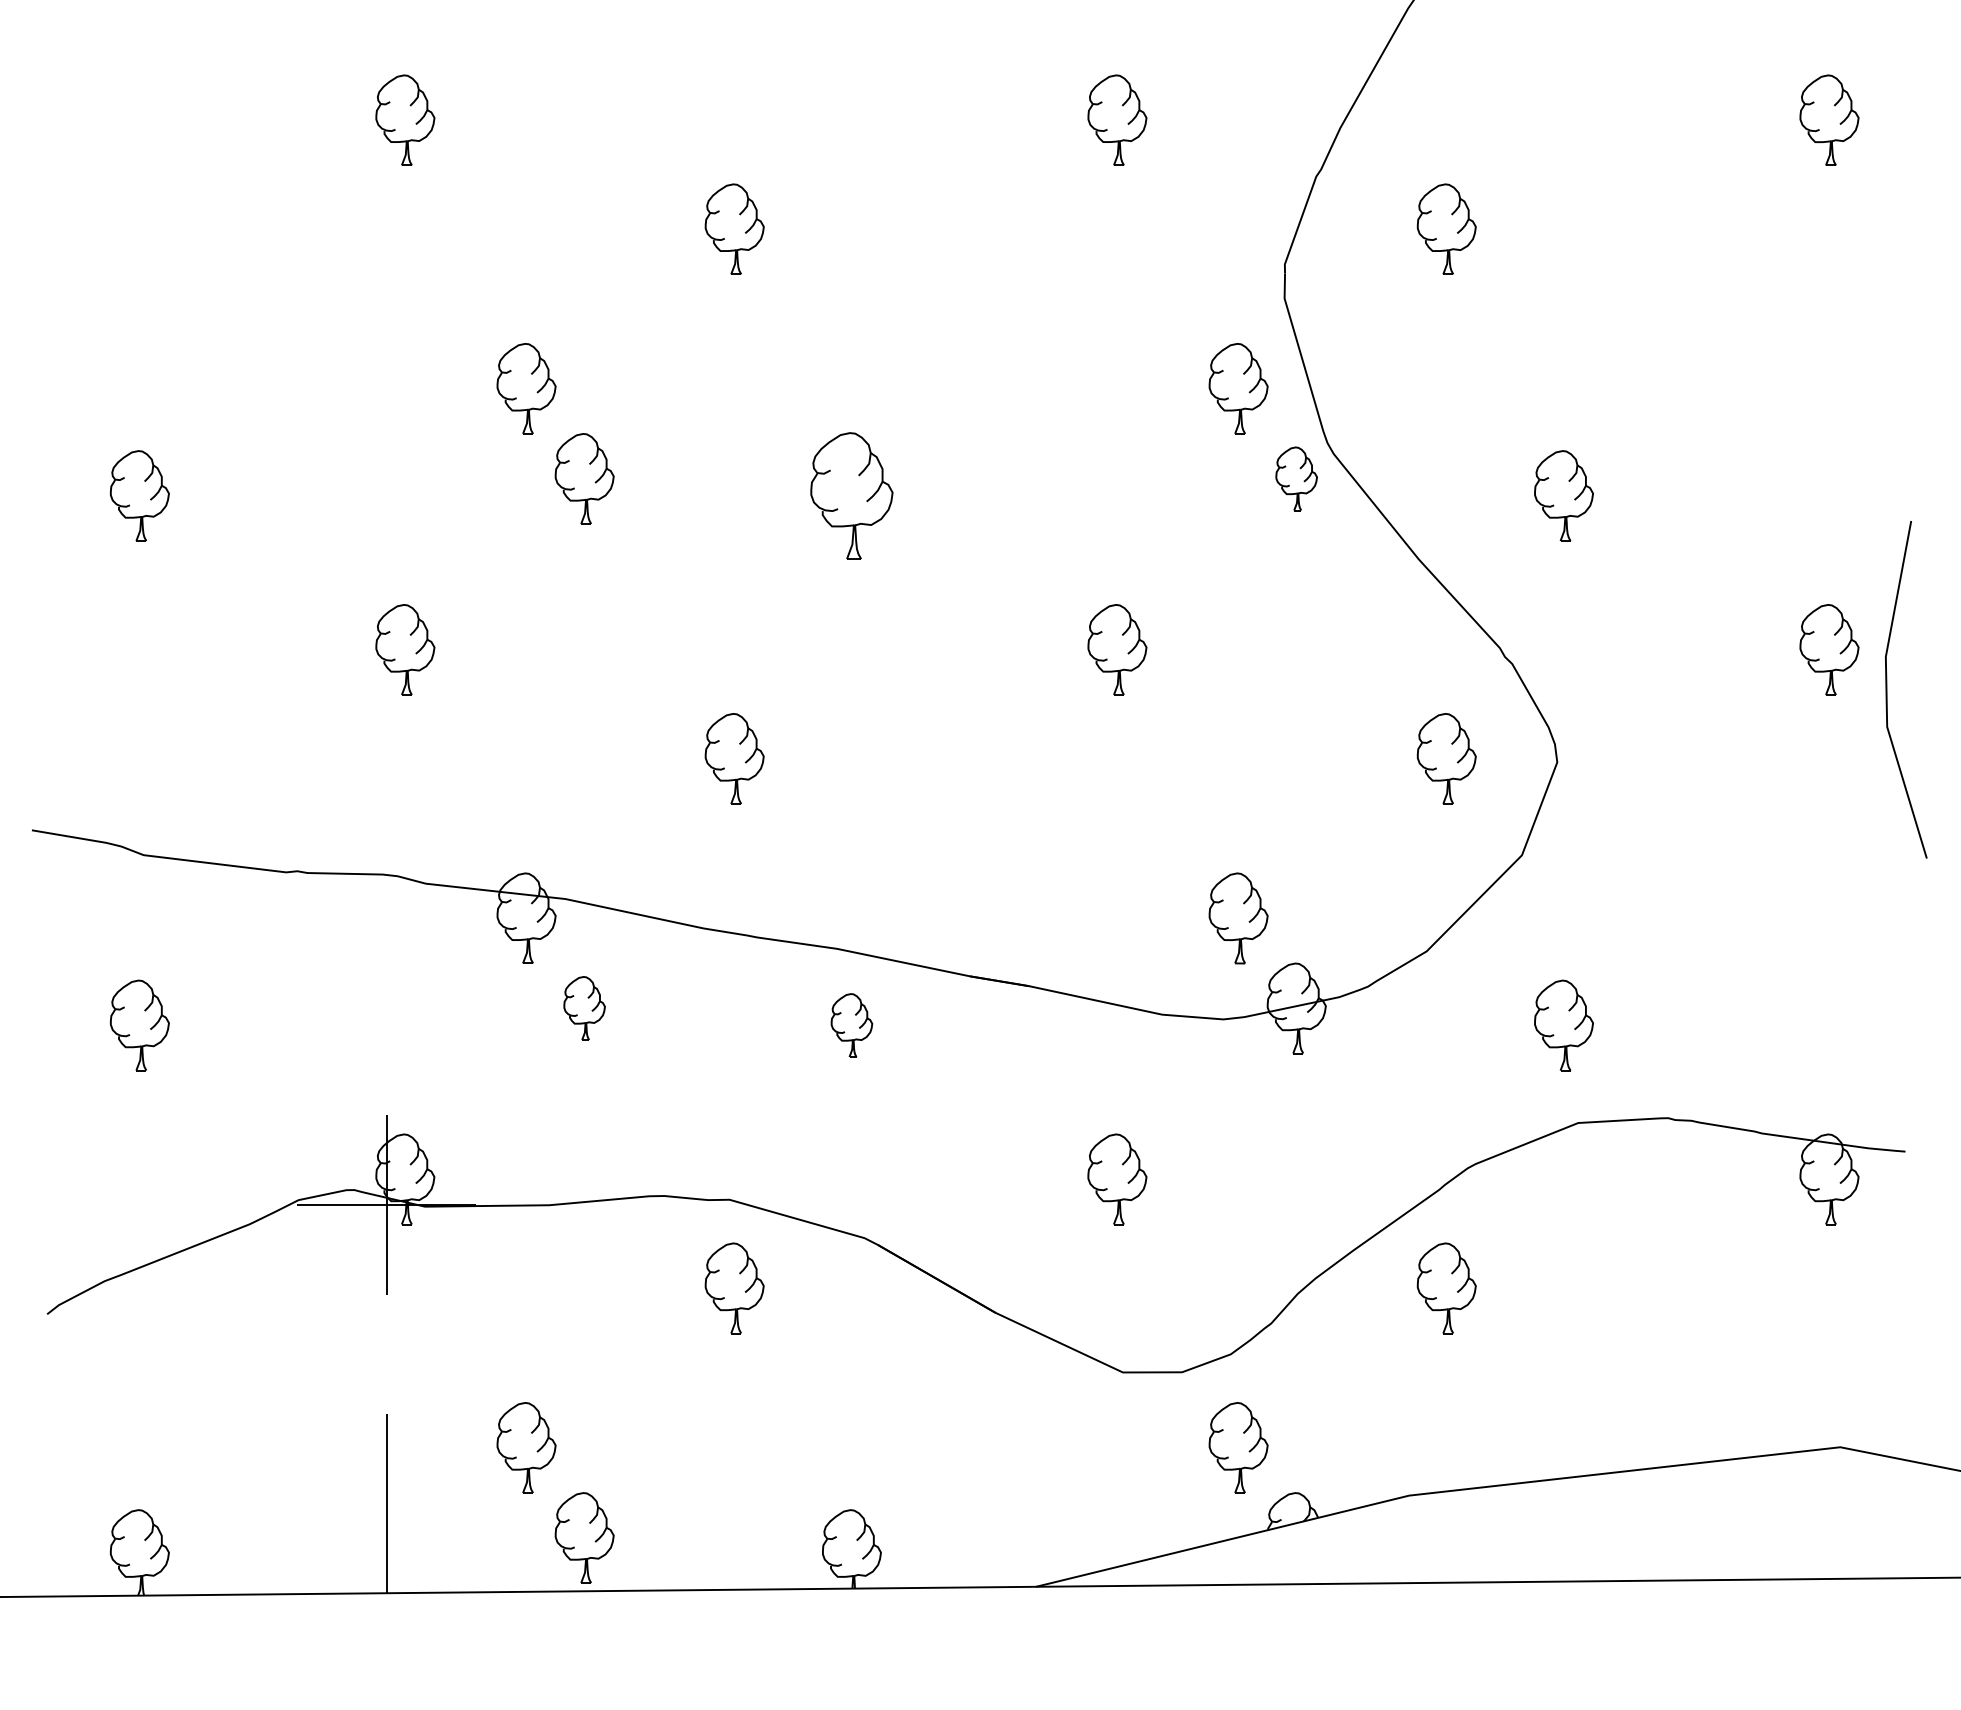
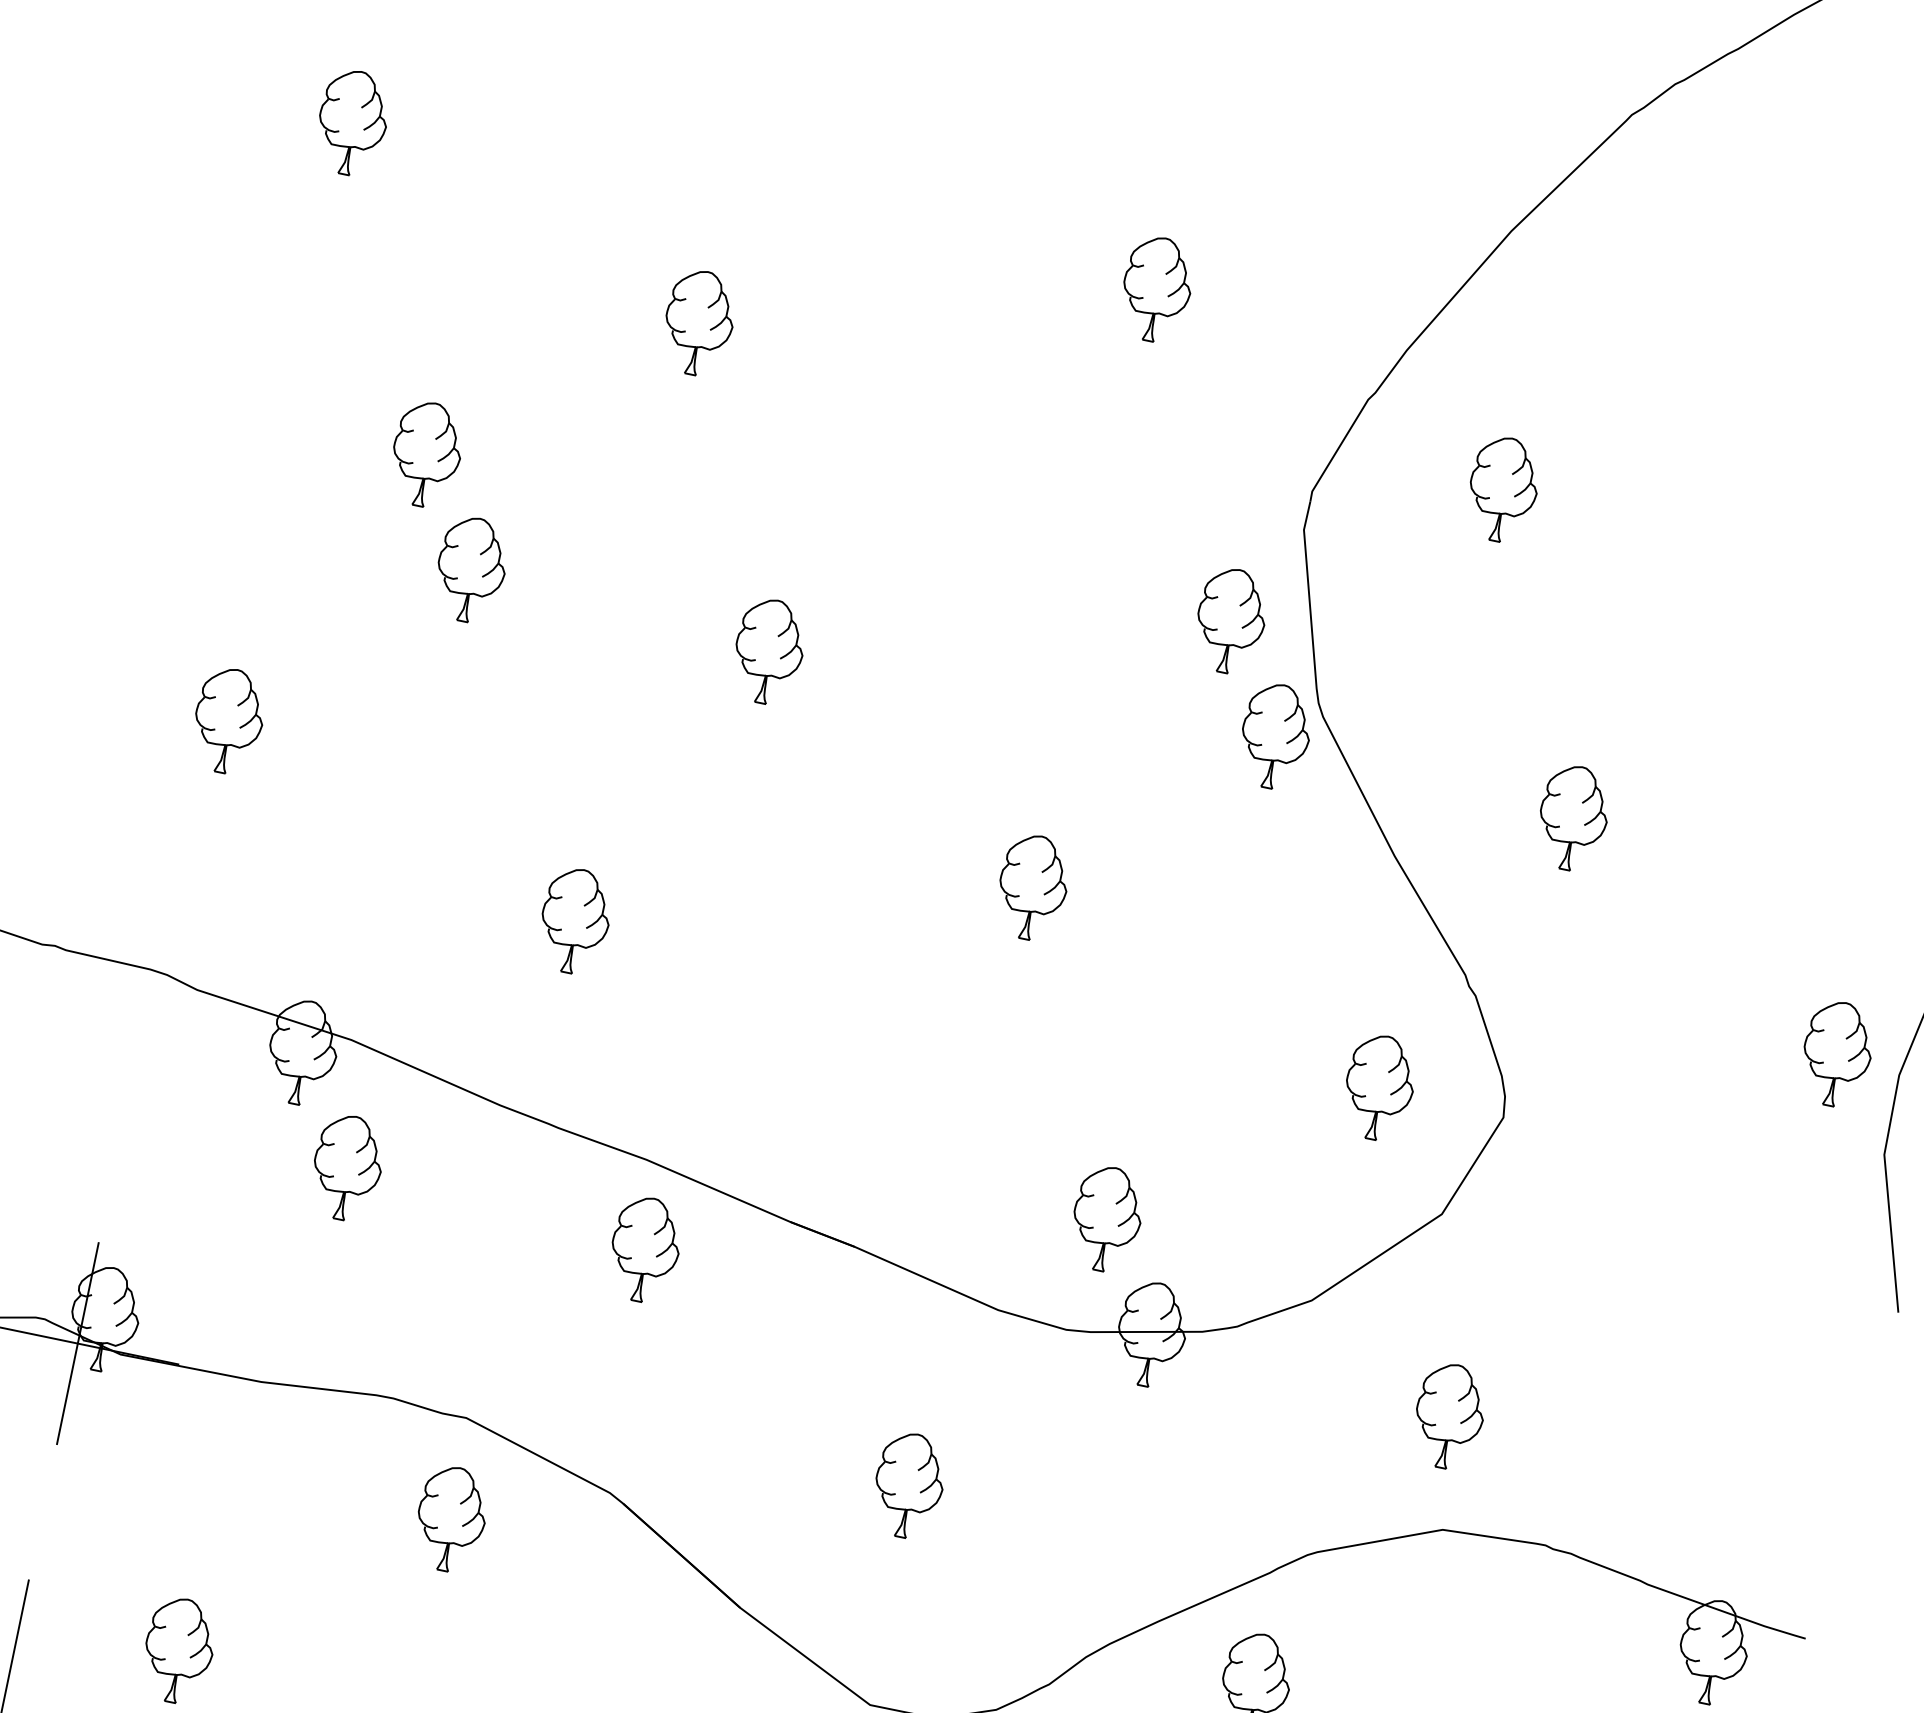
part: (1296, 478) -> (1275, 735), size x1.43
part: (851, 495) -> (768, 651), size x0.71
part: (584, 1008) -> (347, 1168), size x1.43
part: (851, 1025) -> (644, 1249), size x1.43

